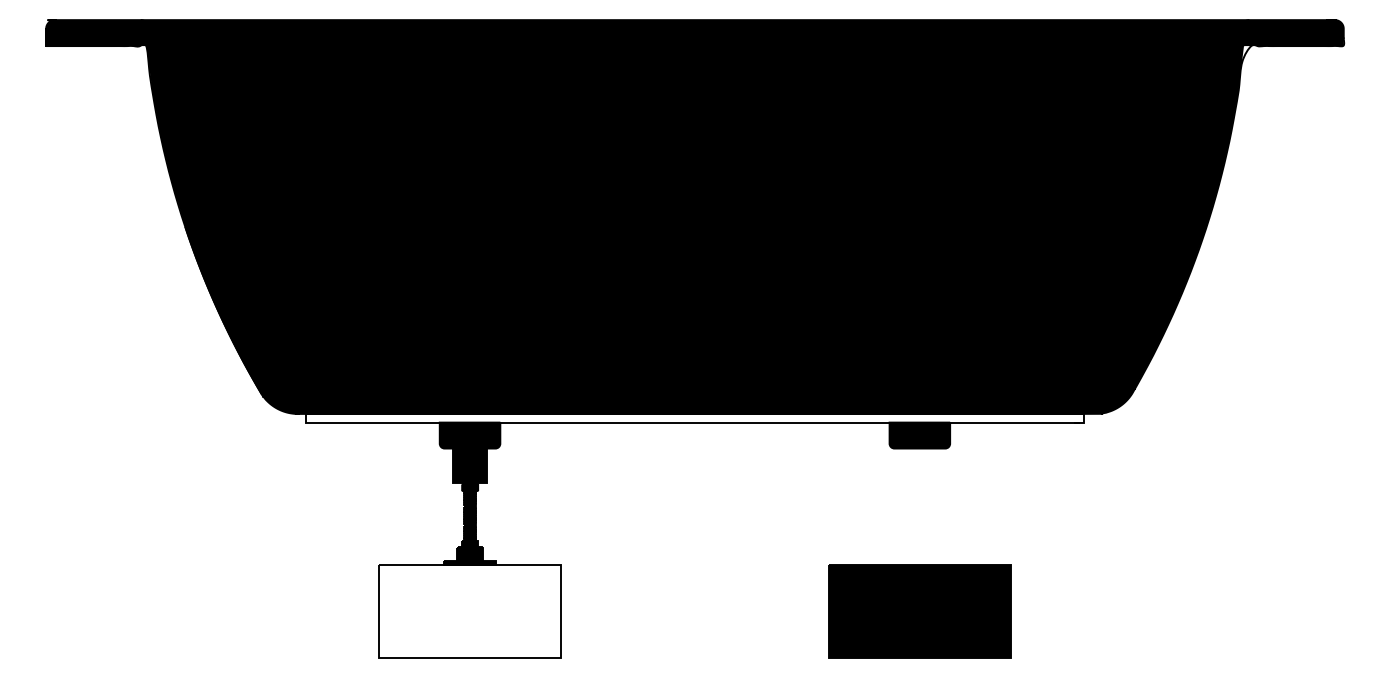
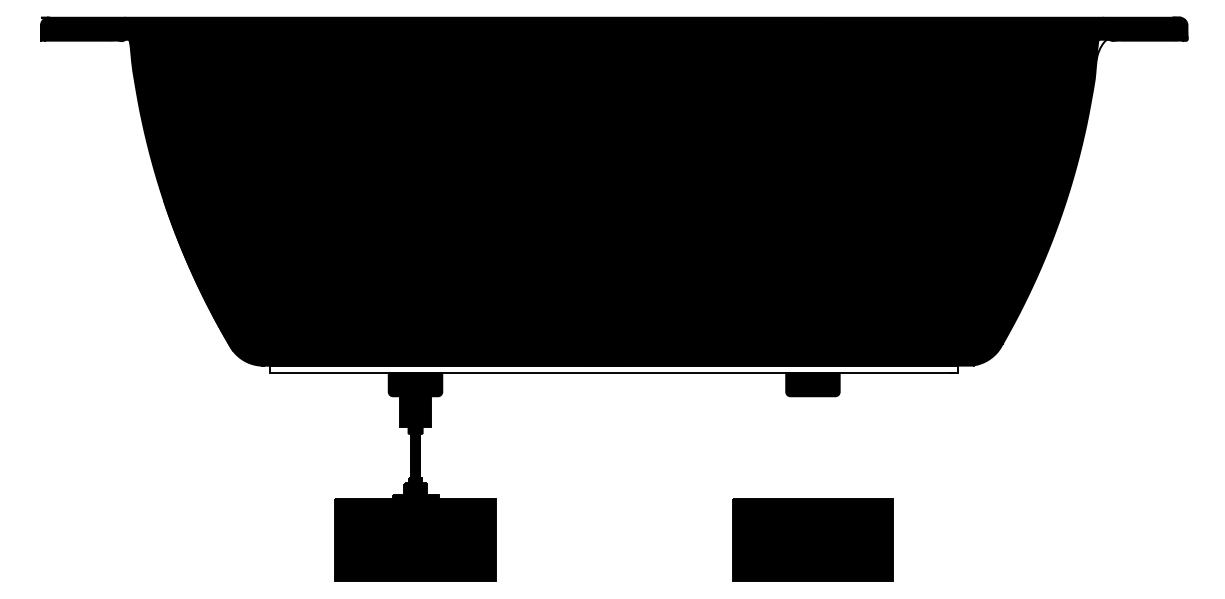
fill: (470, 611) -> (415, 540), added

